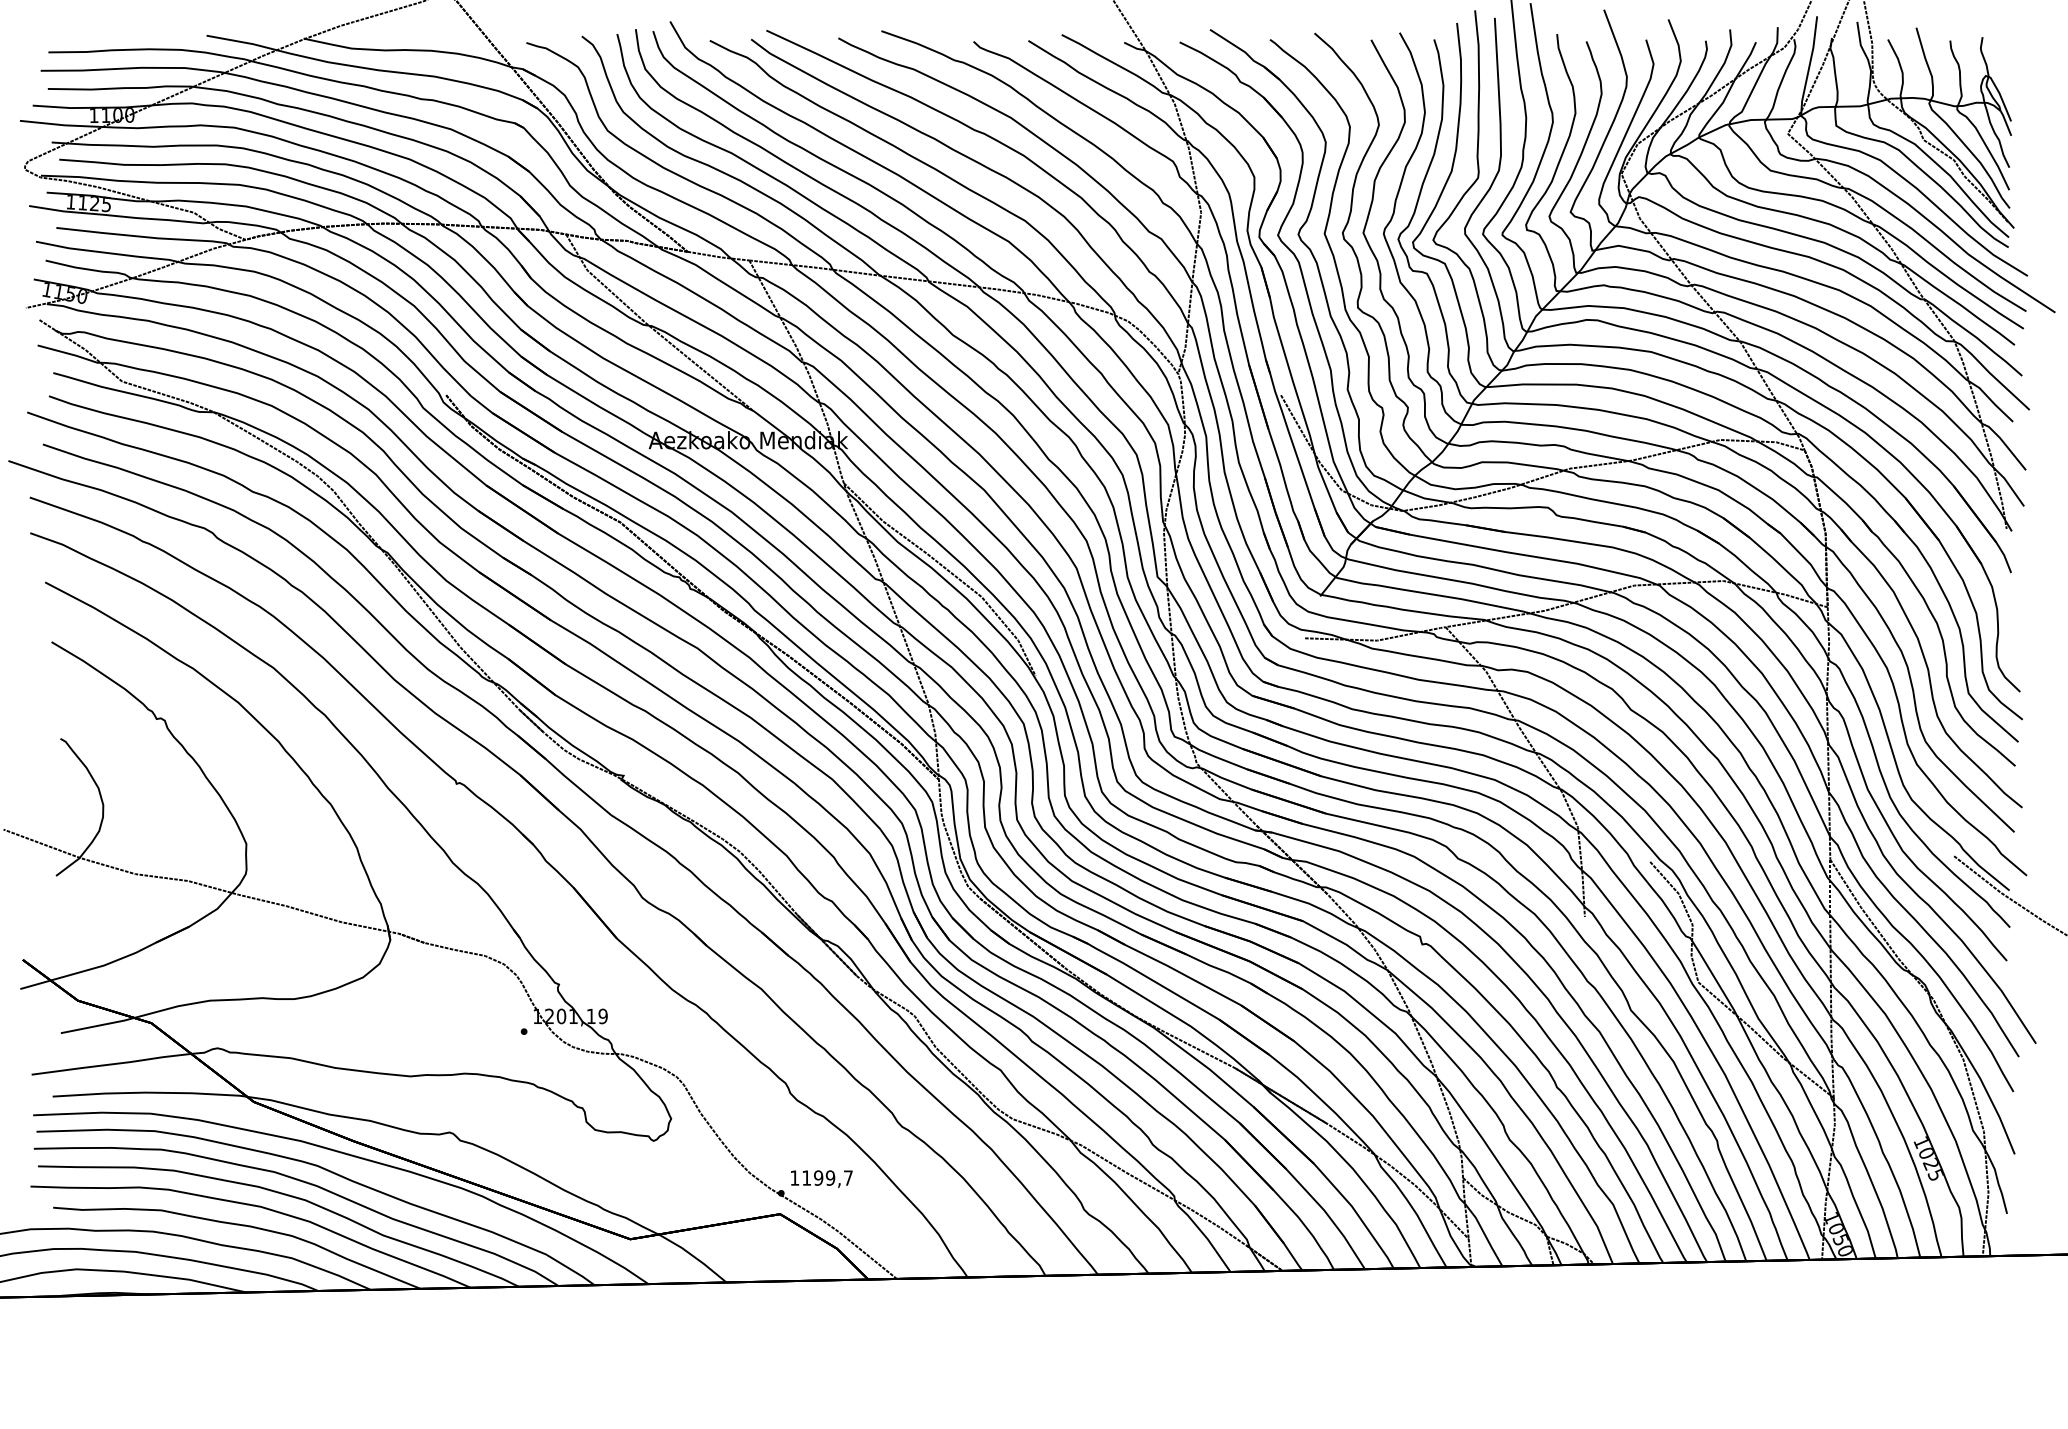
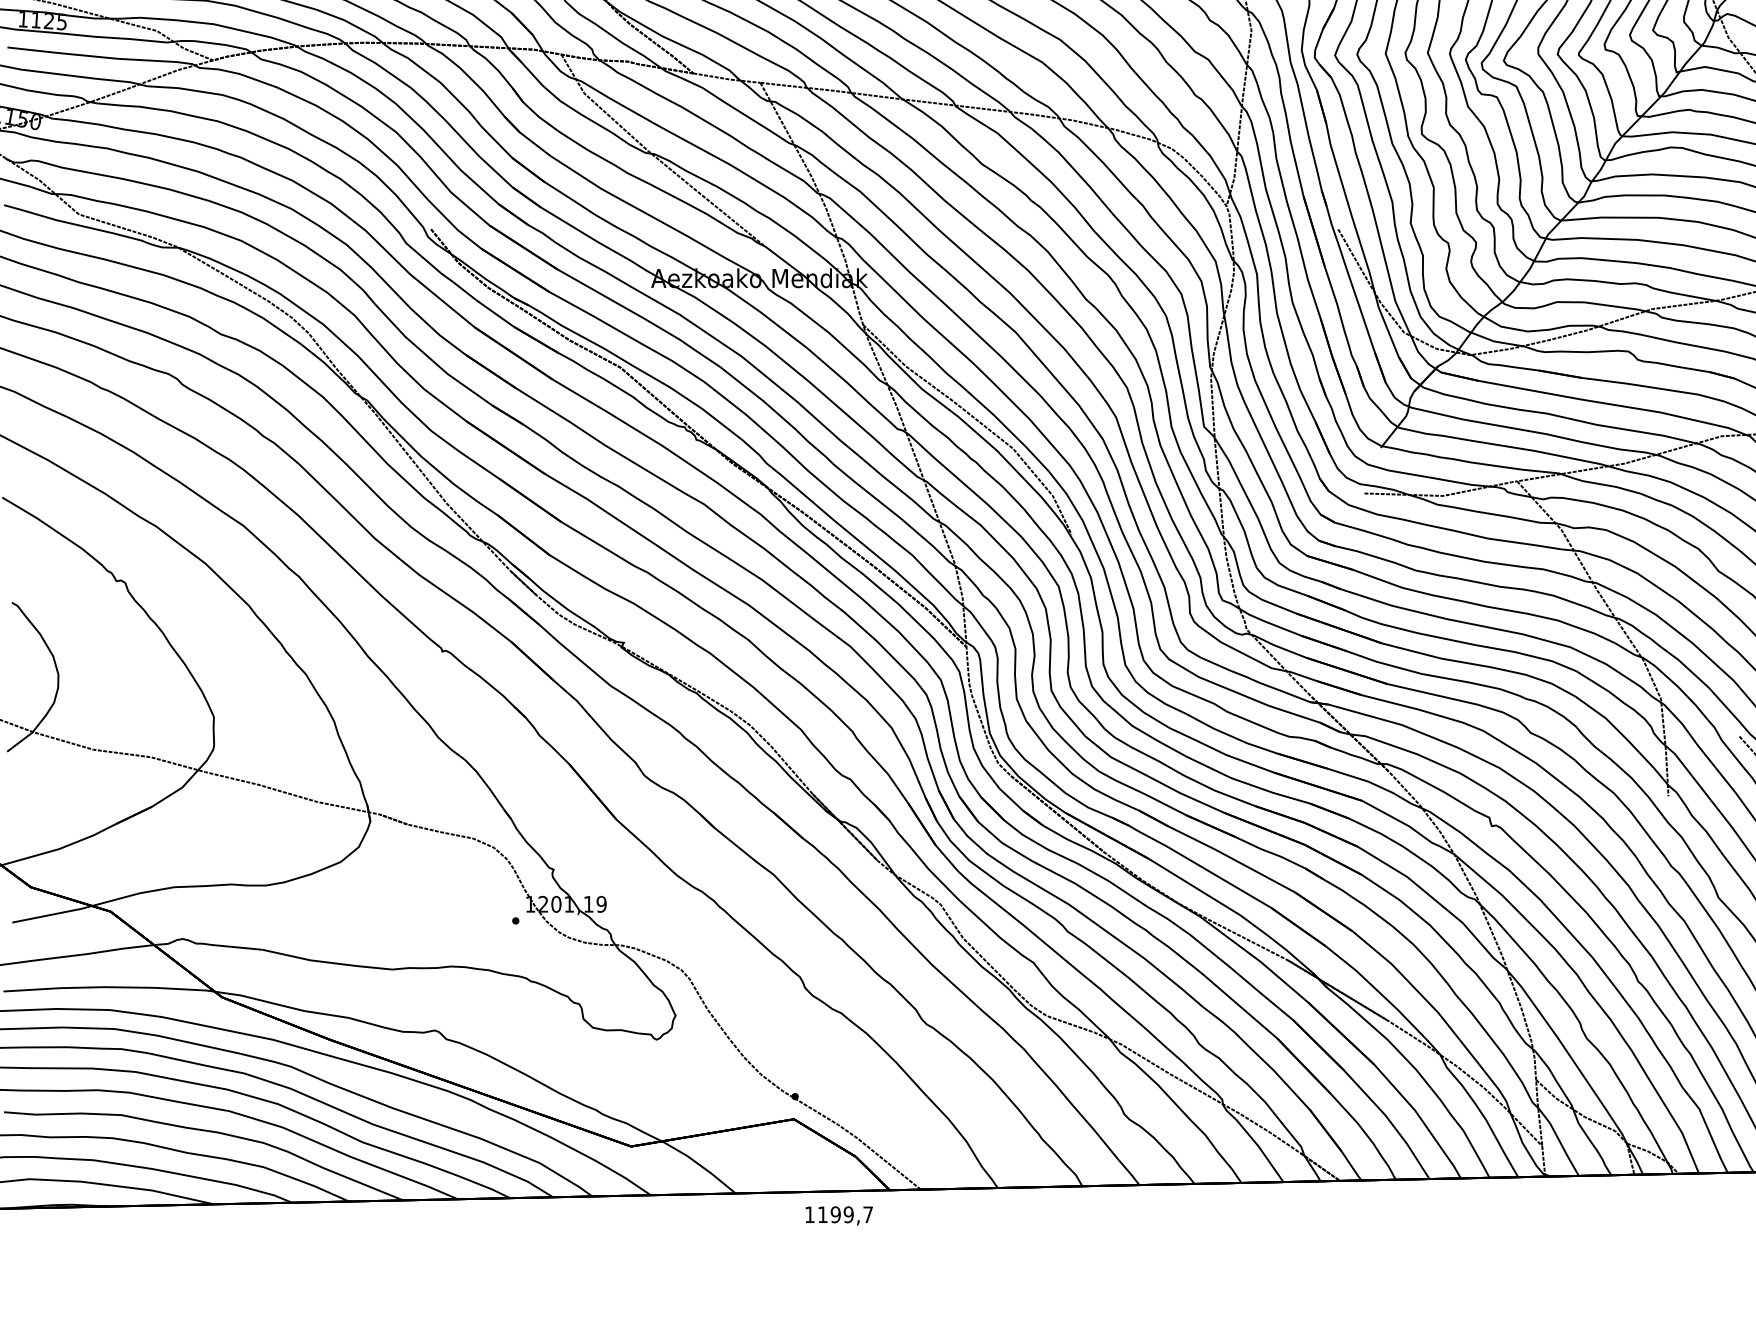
text: (821, 1178) -> (838, 1215), moved

